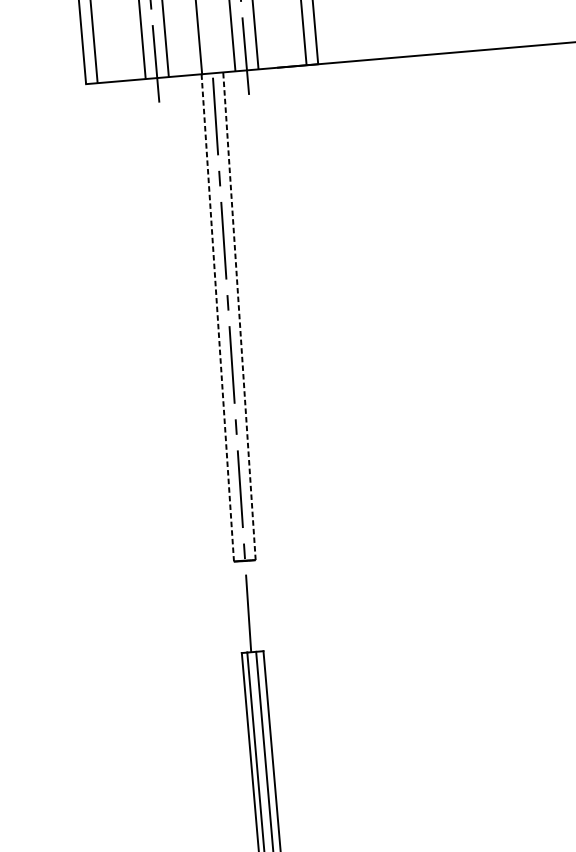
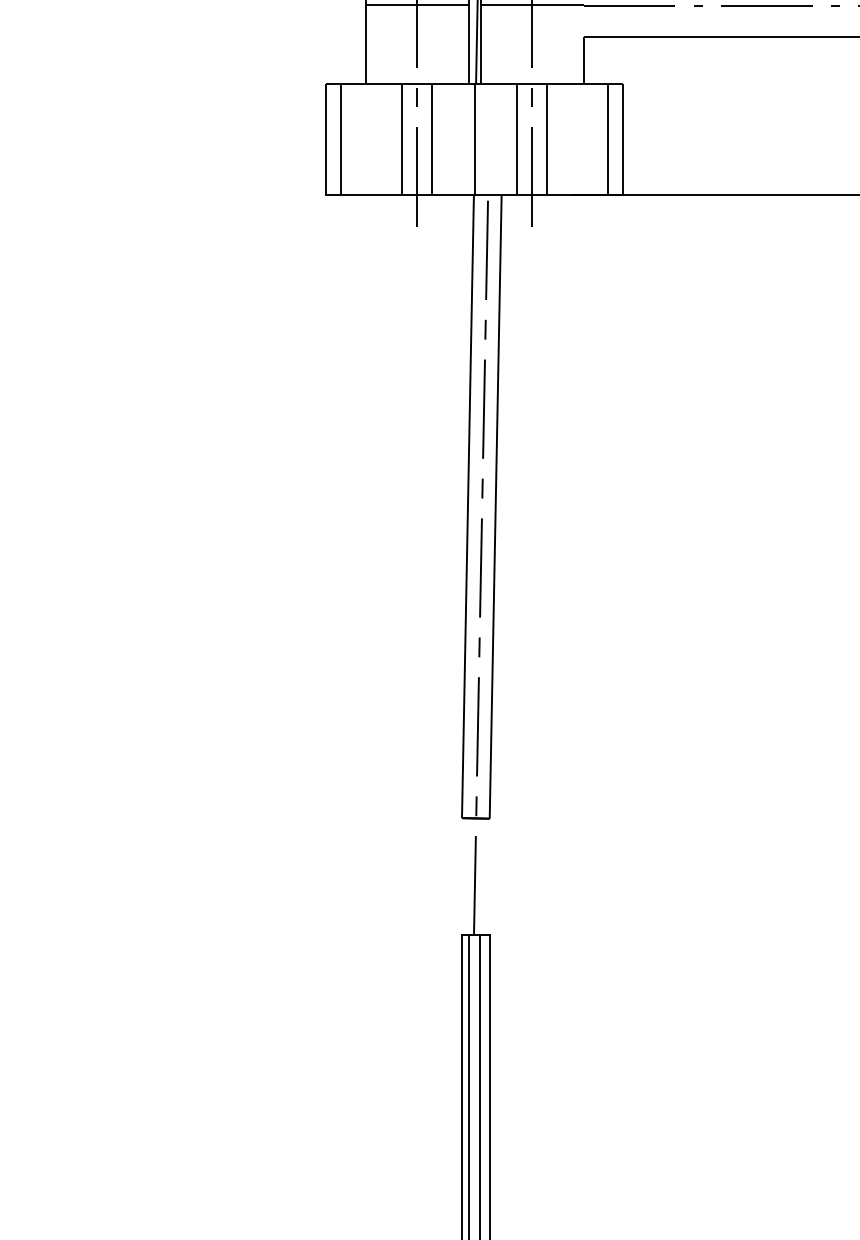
line: (239, 315) -> (495, 506), dashed -> solid
line: (217, 317) -> (467, 506), dashed -> solid

